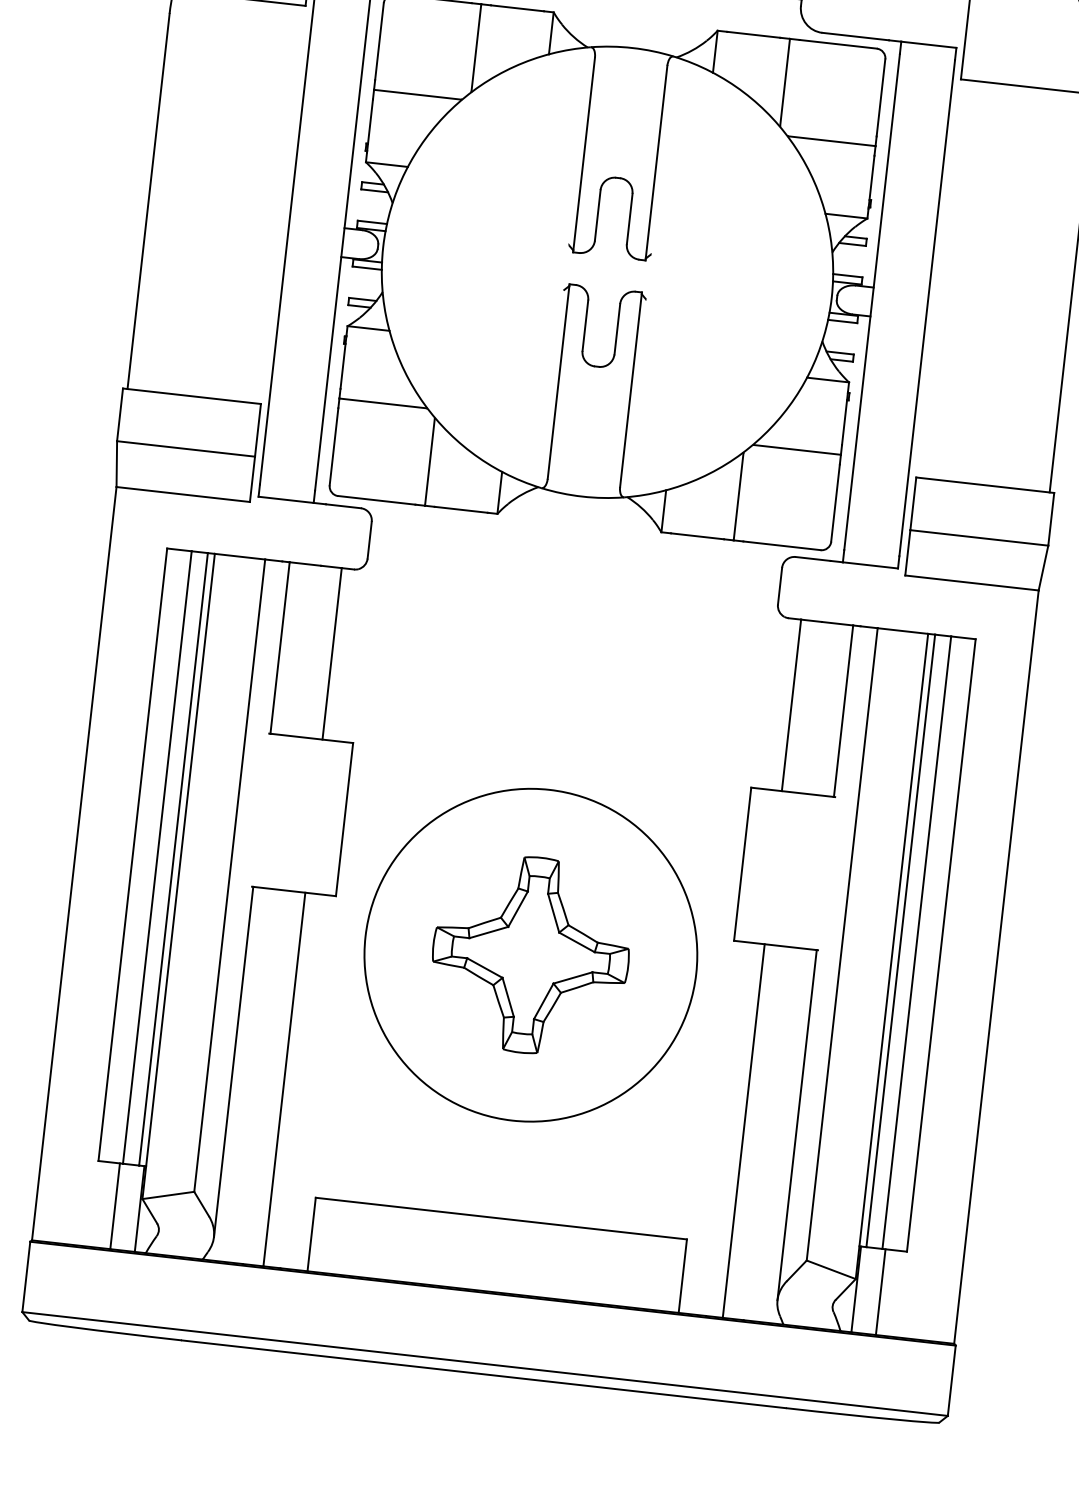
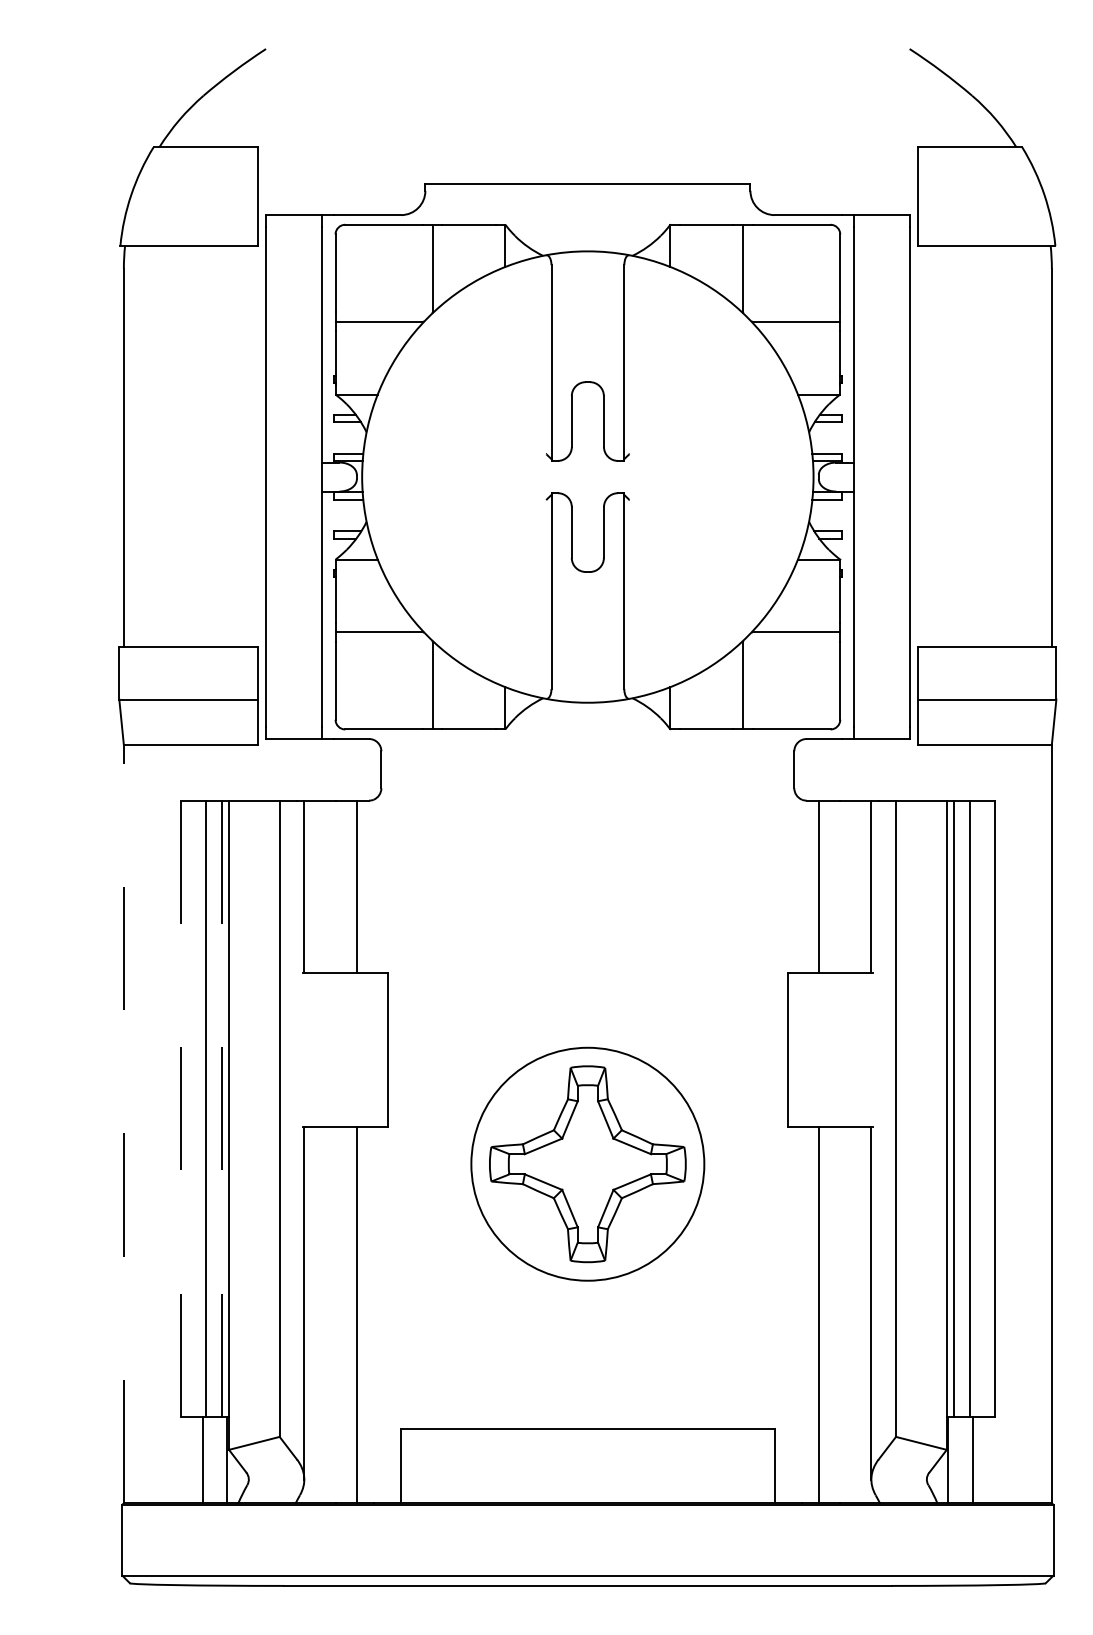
line: (133, 855) -> (181, 1109), solid -> dashed
line: (173, 860) -> (222, 1109), solid -> dashed
line: (73, 862) -> (123, 1123), solid -> dashed
circle: (530, 954) -> (587, 1163), size x0.7

